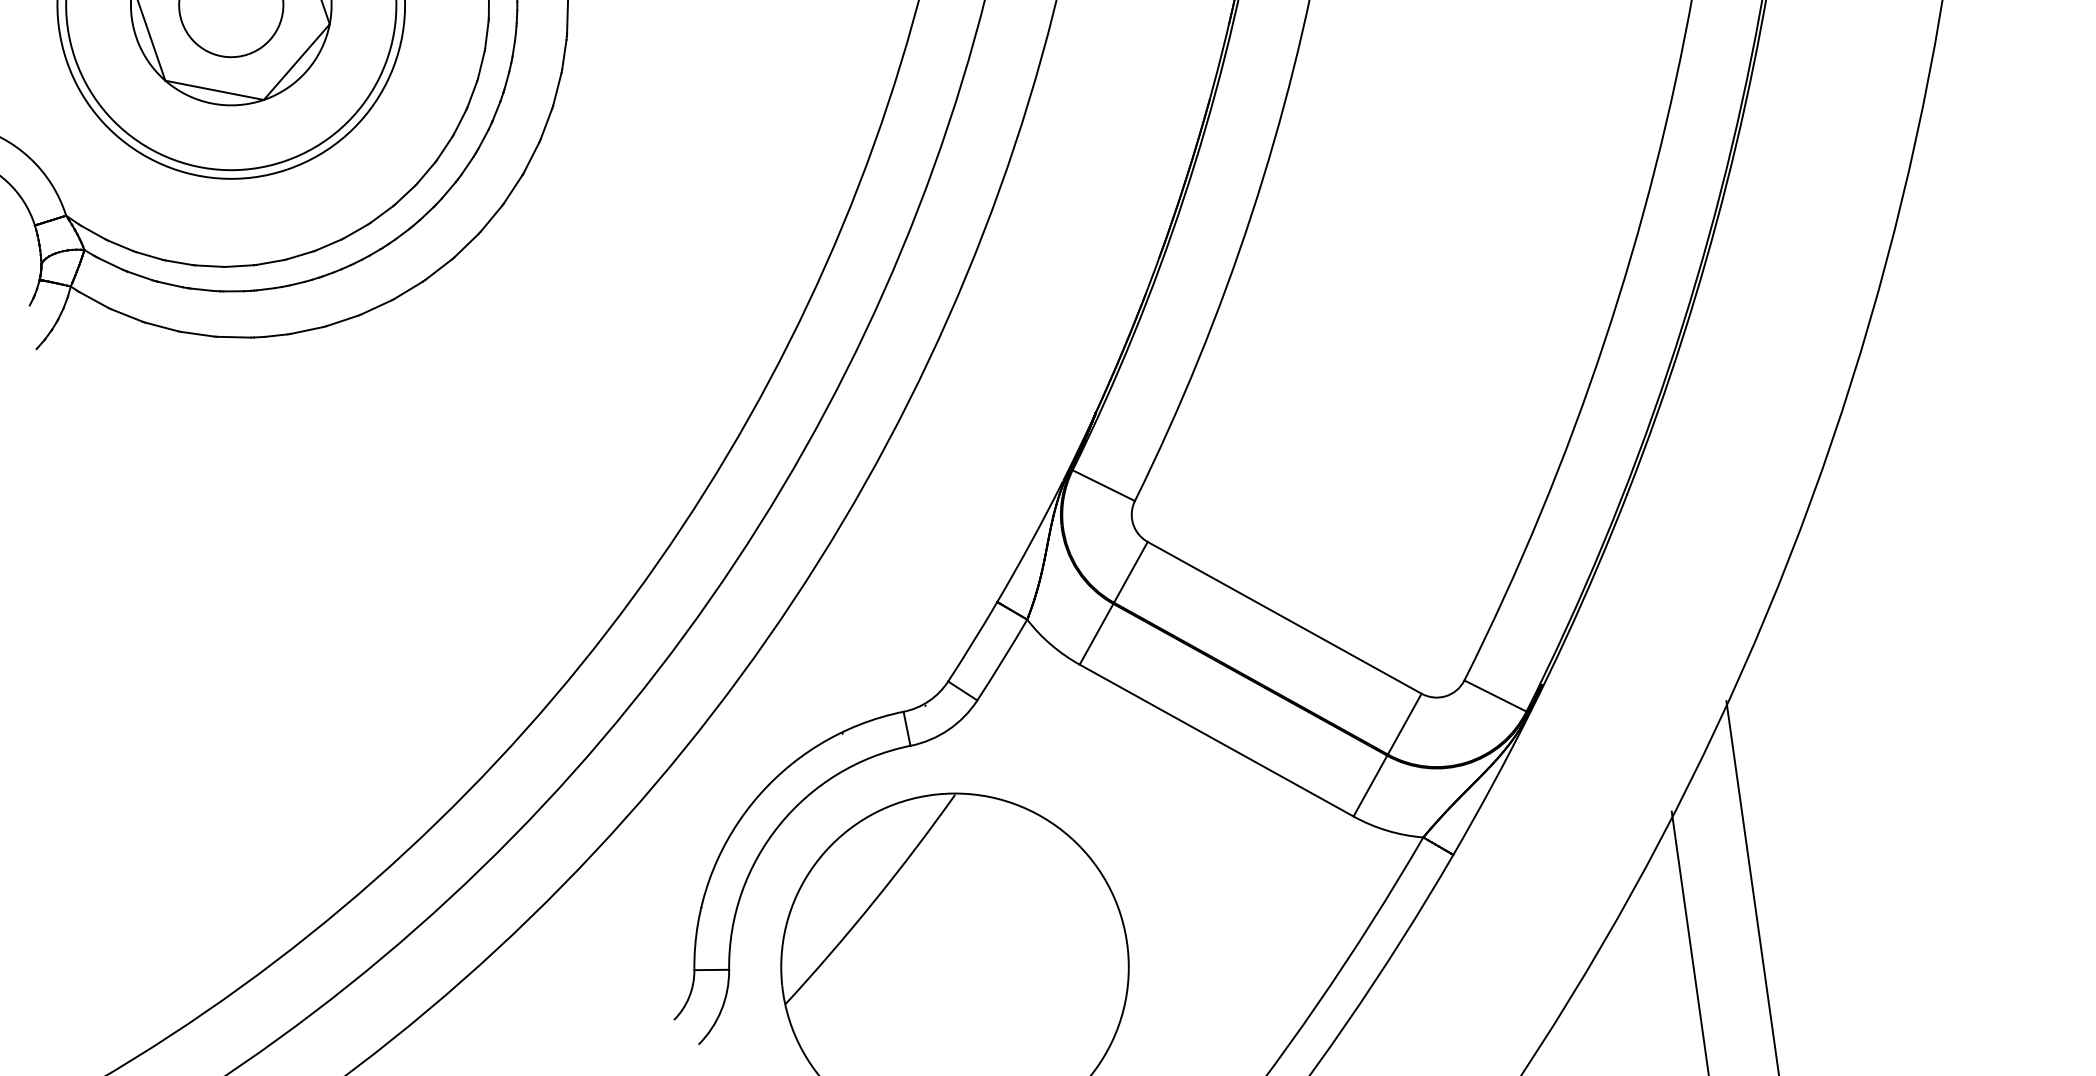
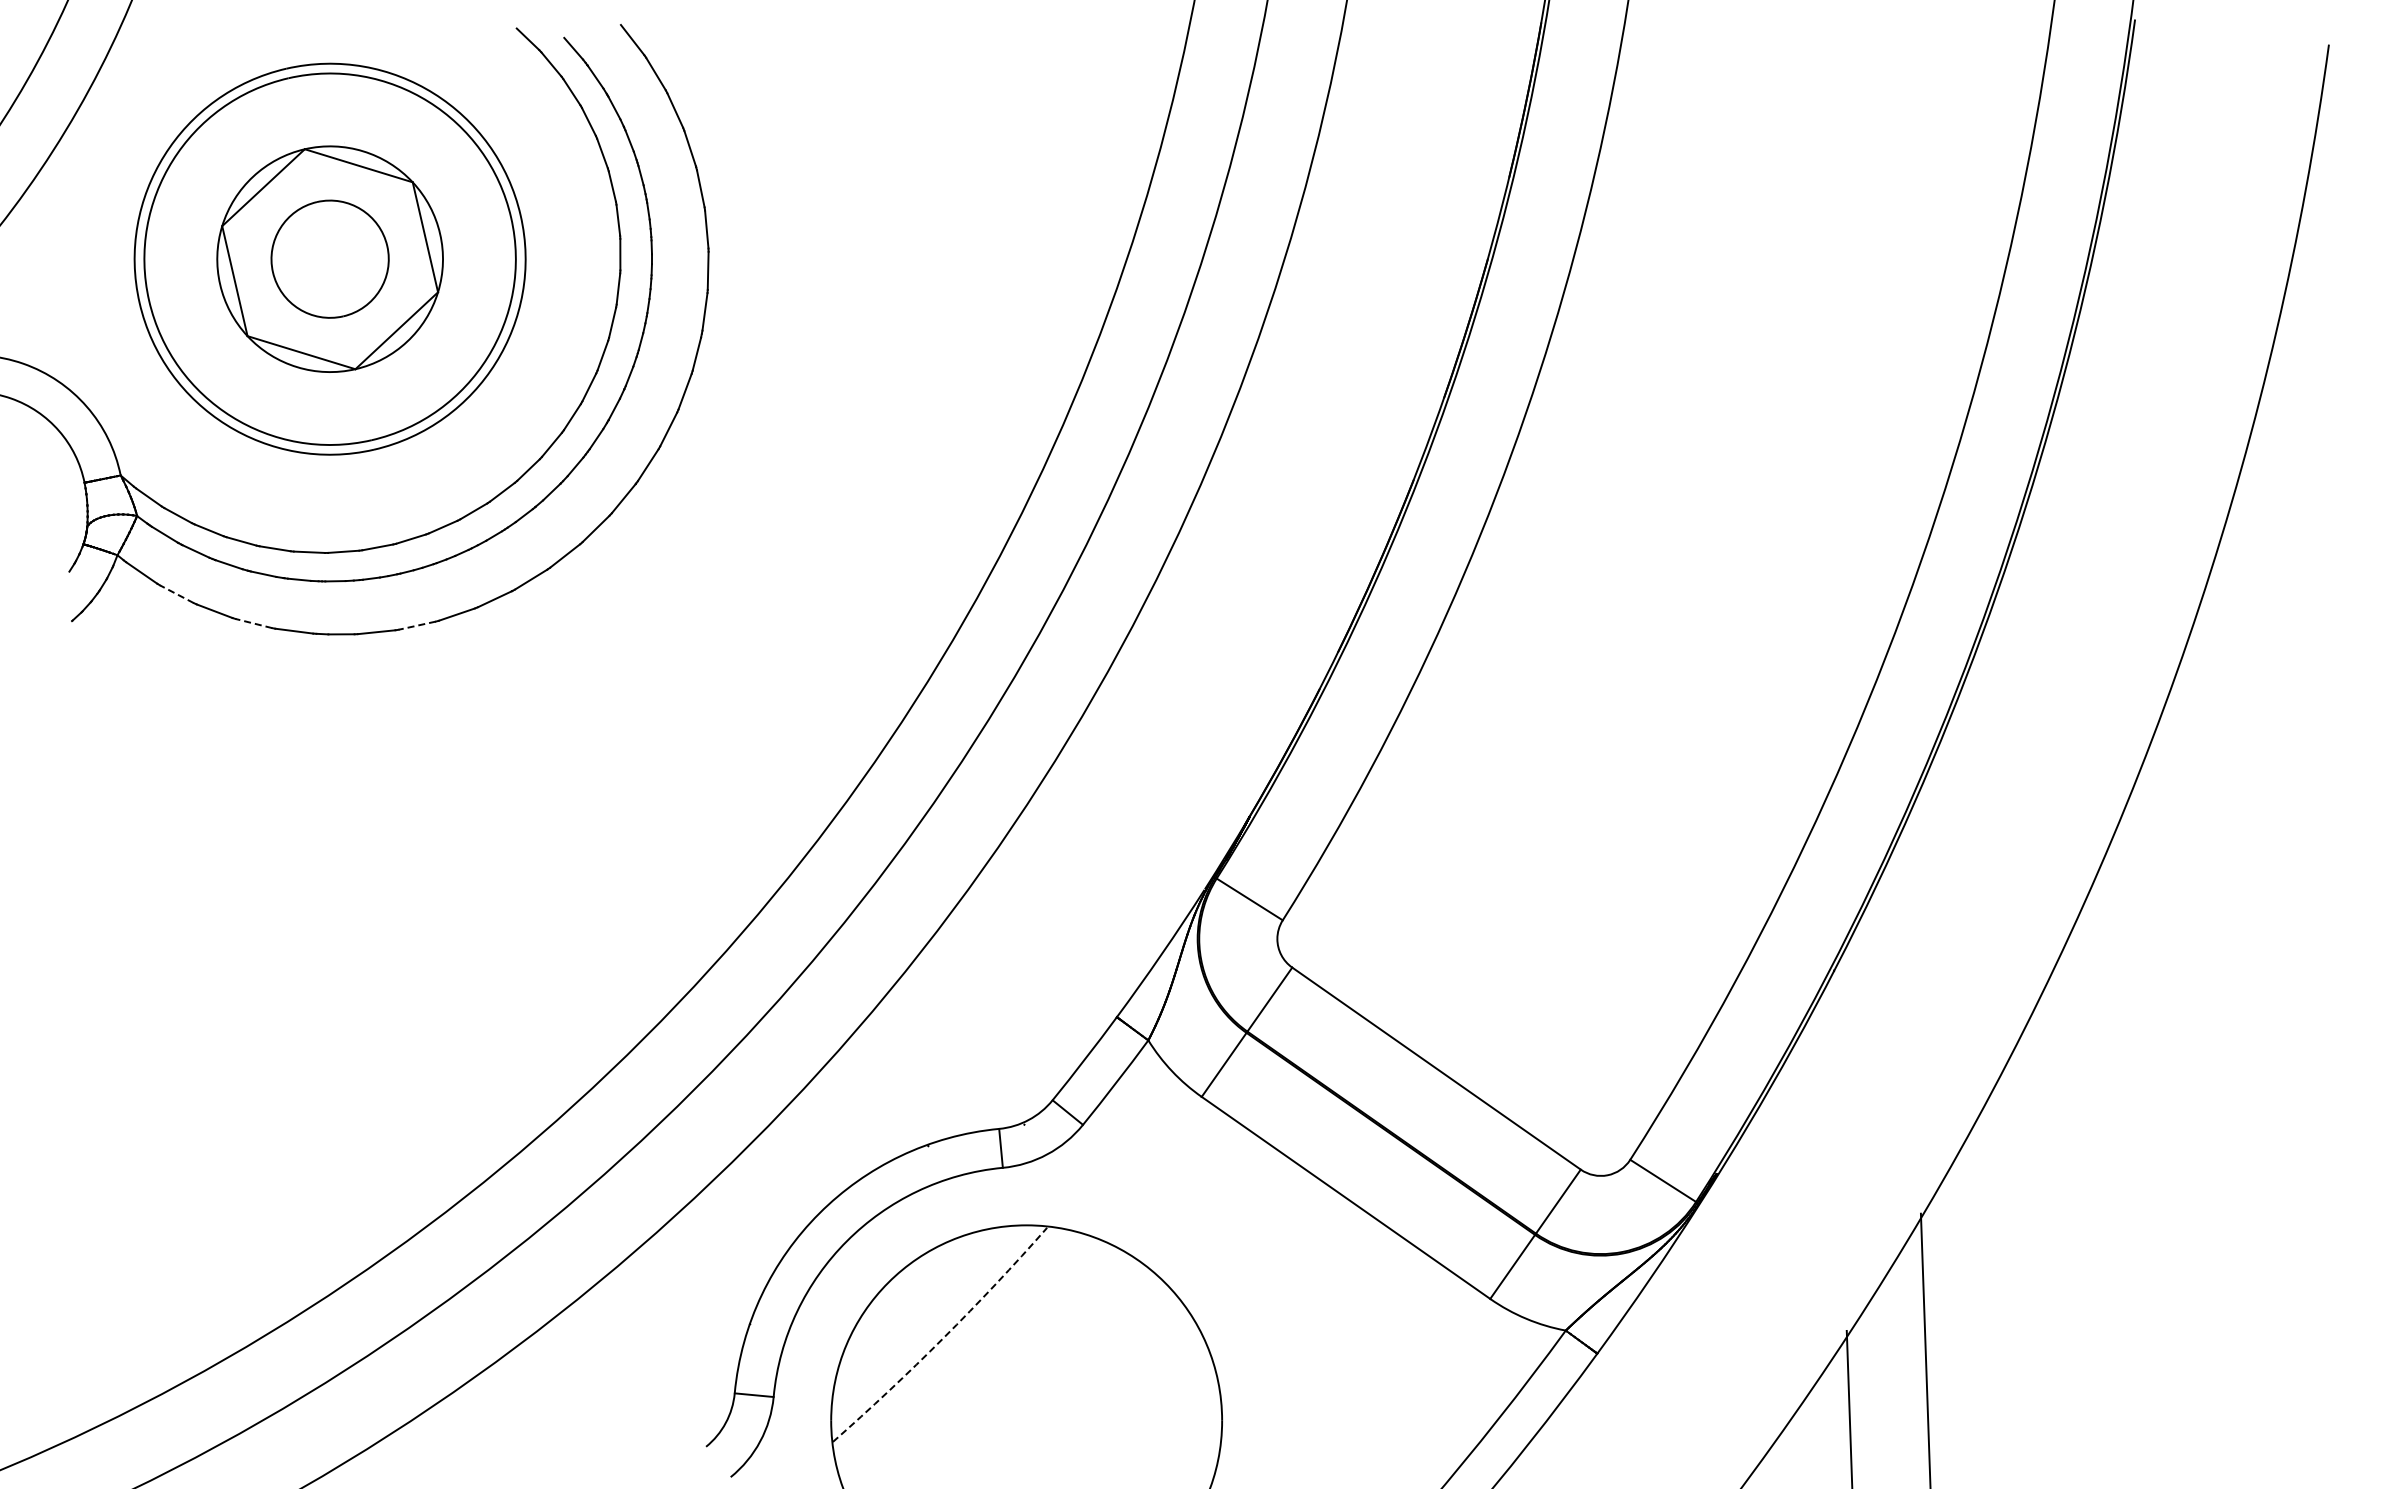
line: (126, 315) -> (176, 594), solid -> dashed
line: (341, 320) -> (416, 625), solid -> dashed
line: (197, 334) -> (253, 623), solid -> dashed
arc: (873, 902) -> (943, 1338), solid -> dashed

